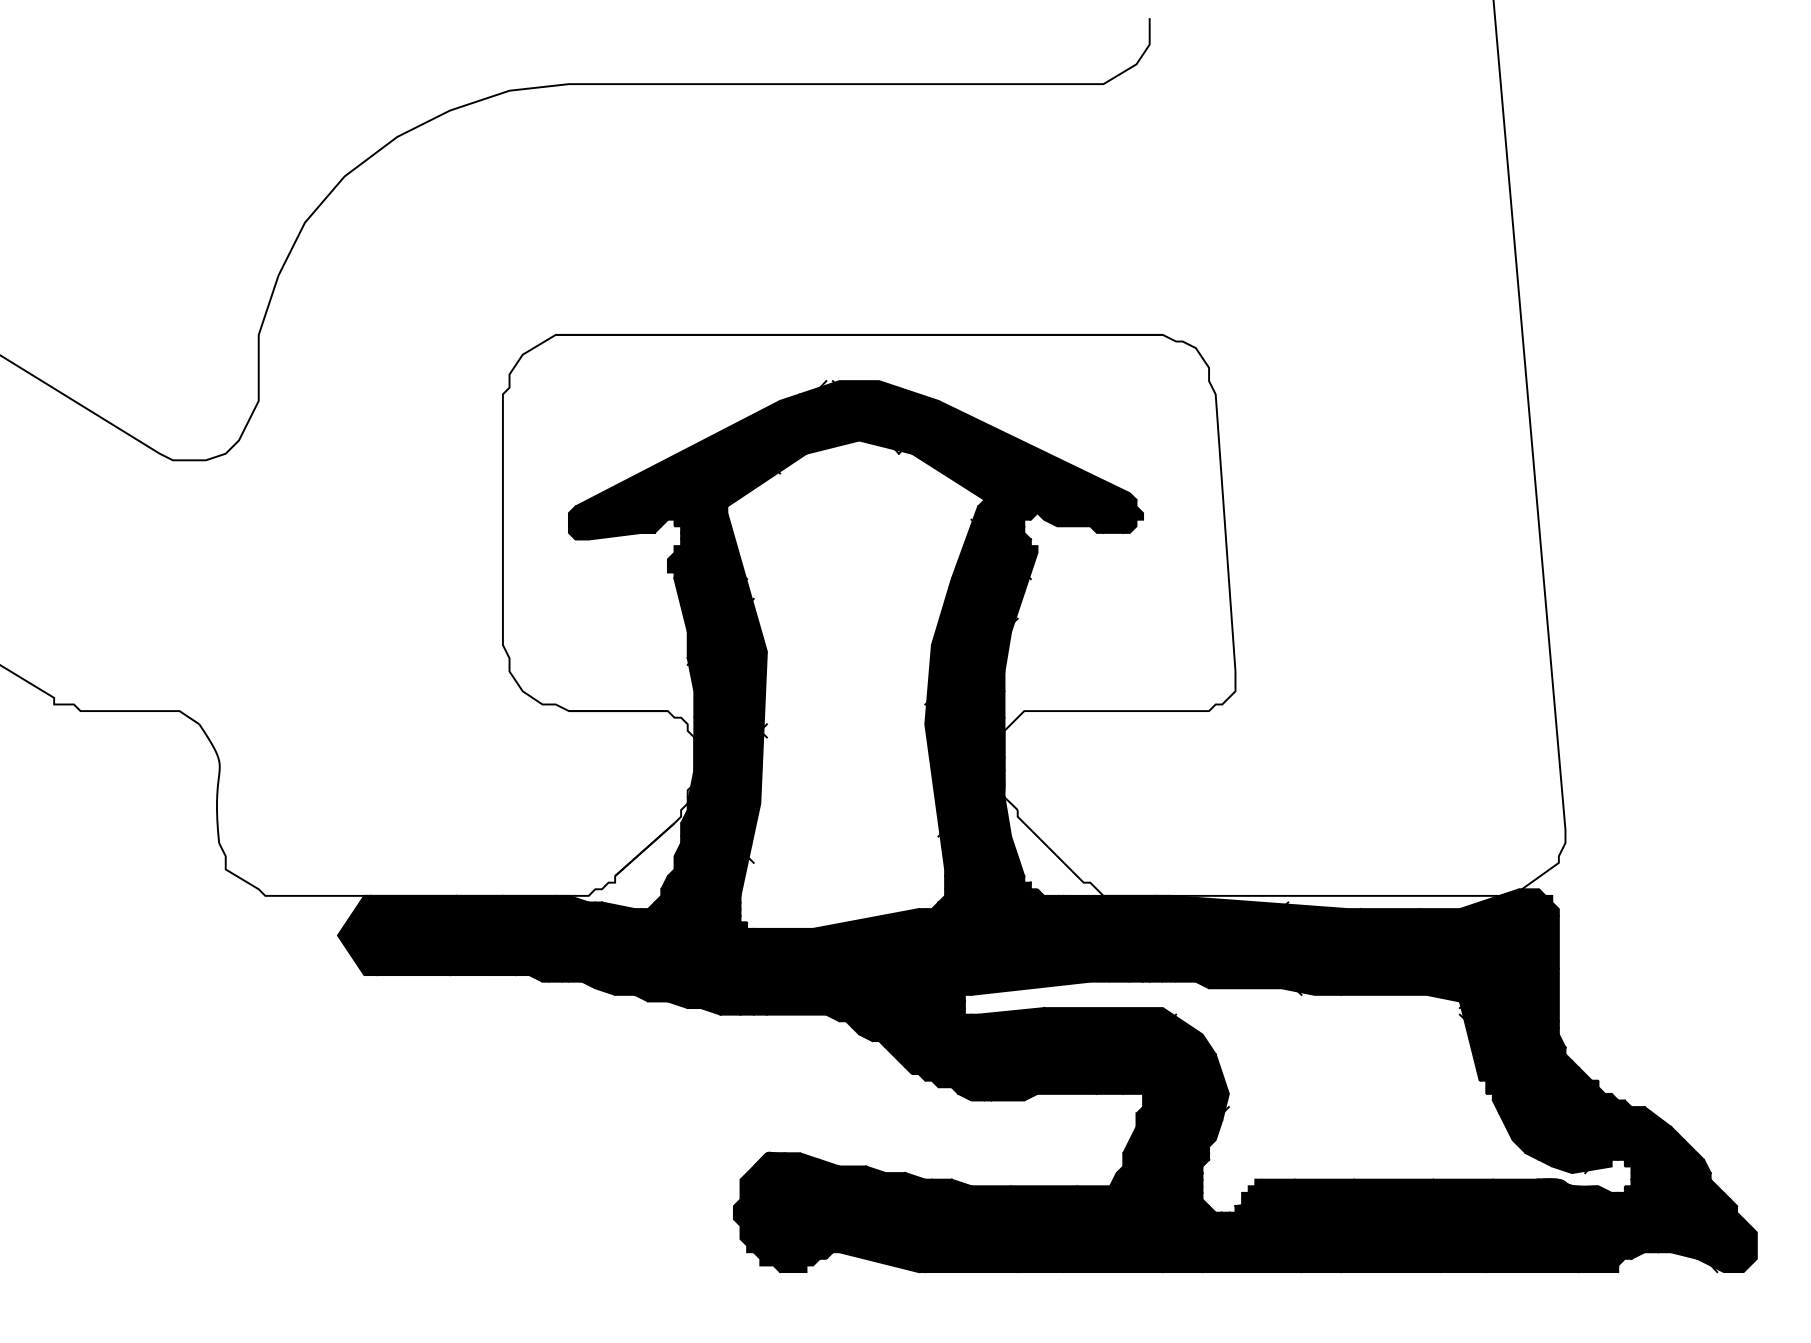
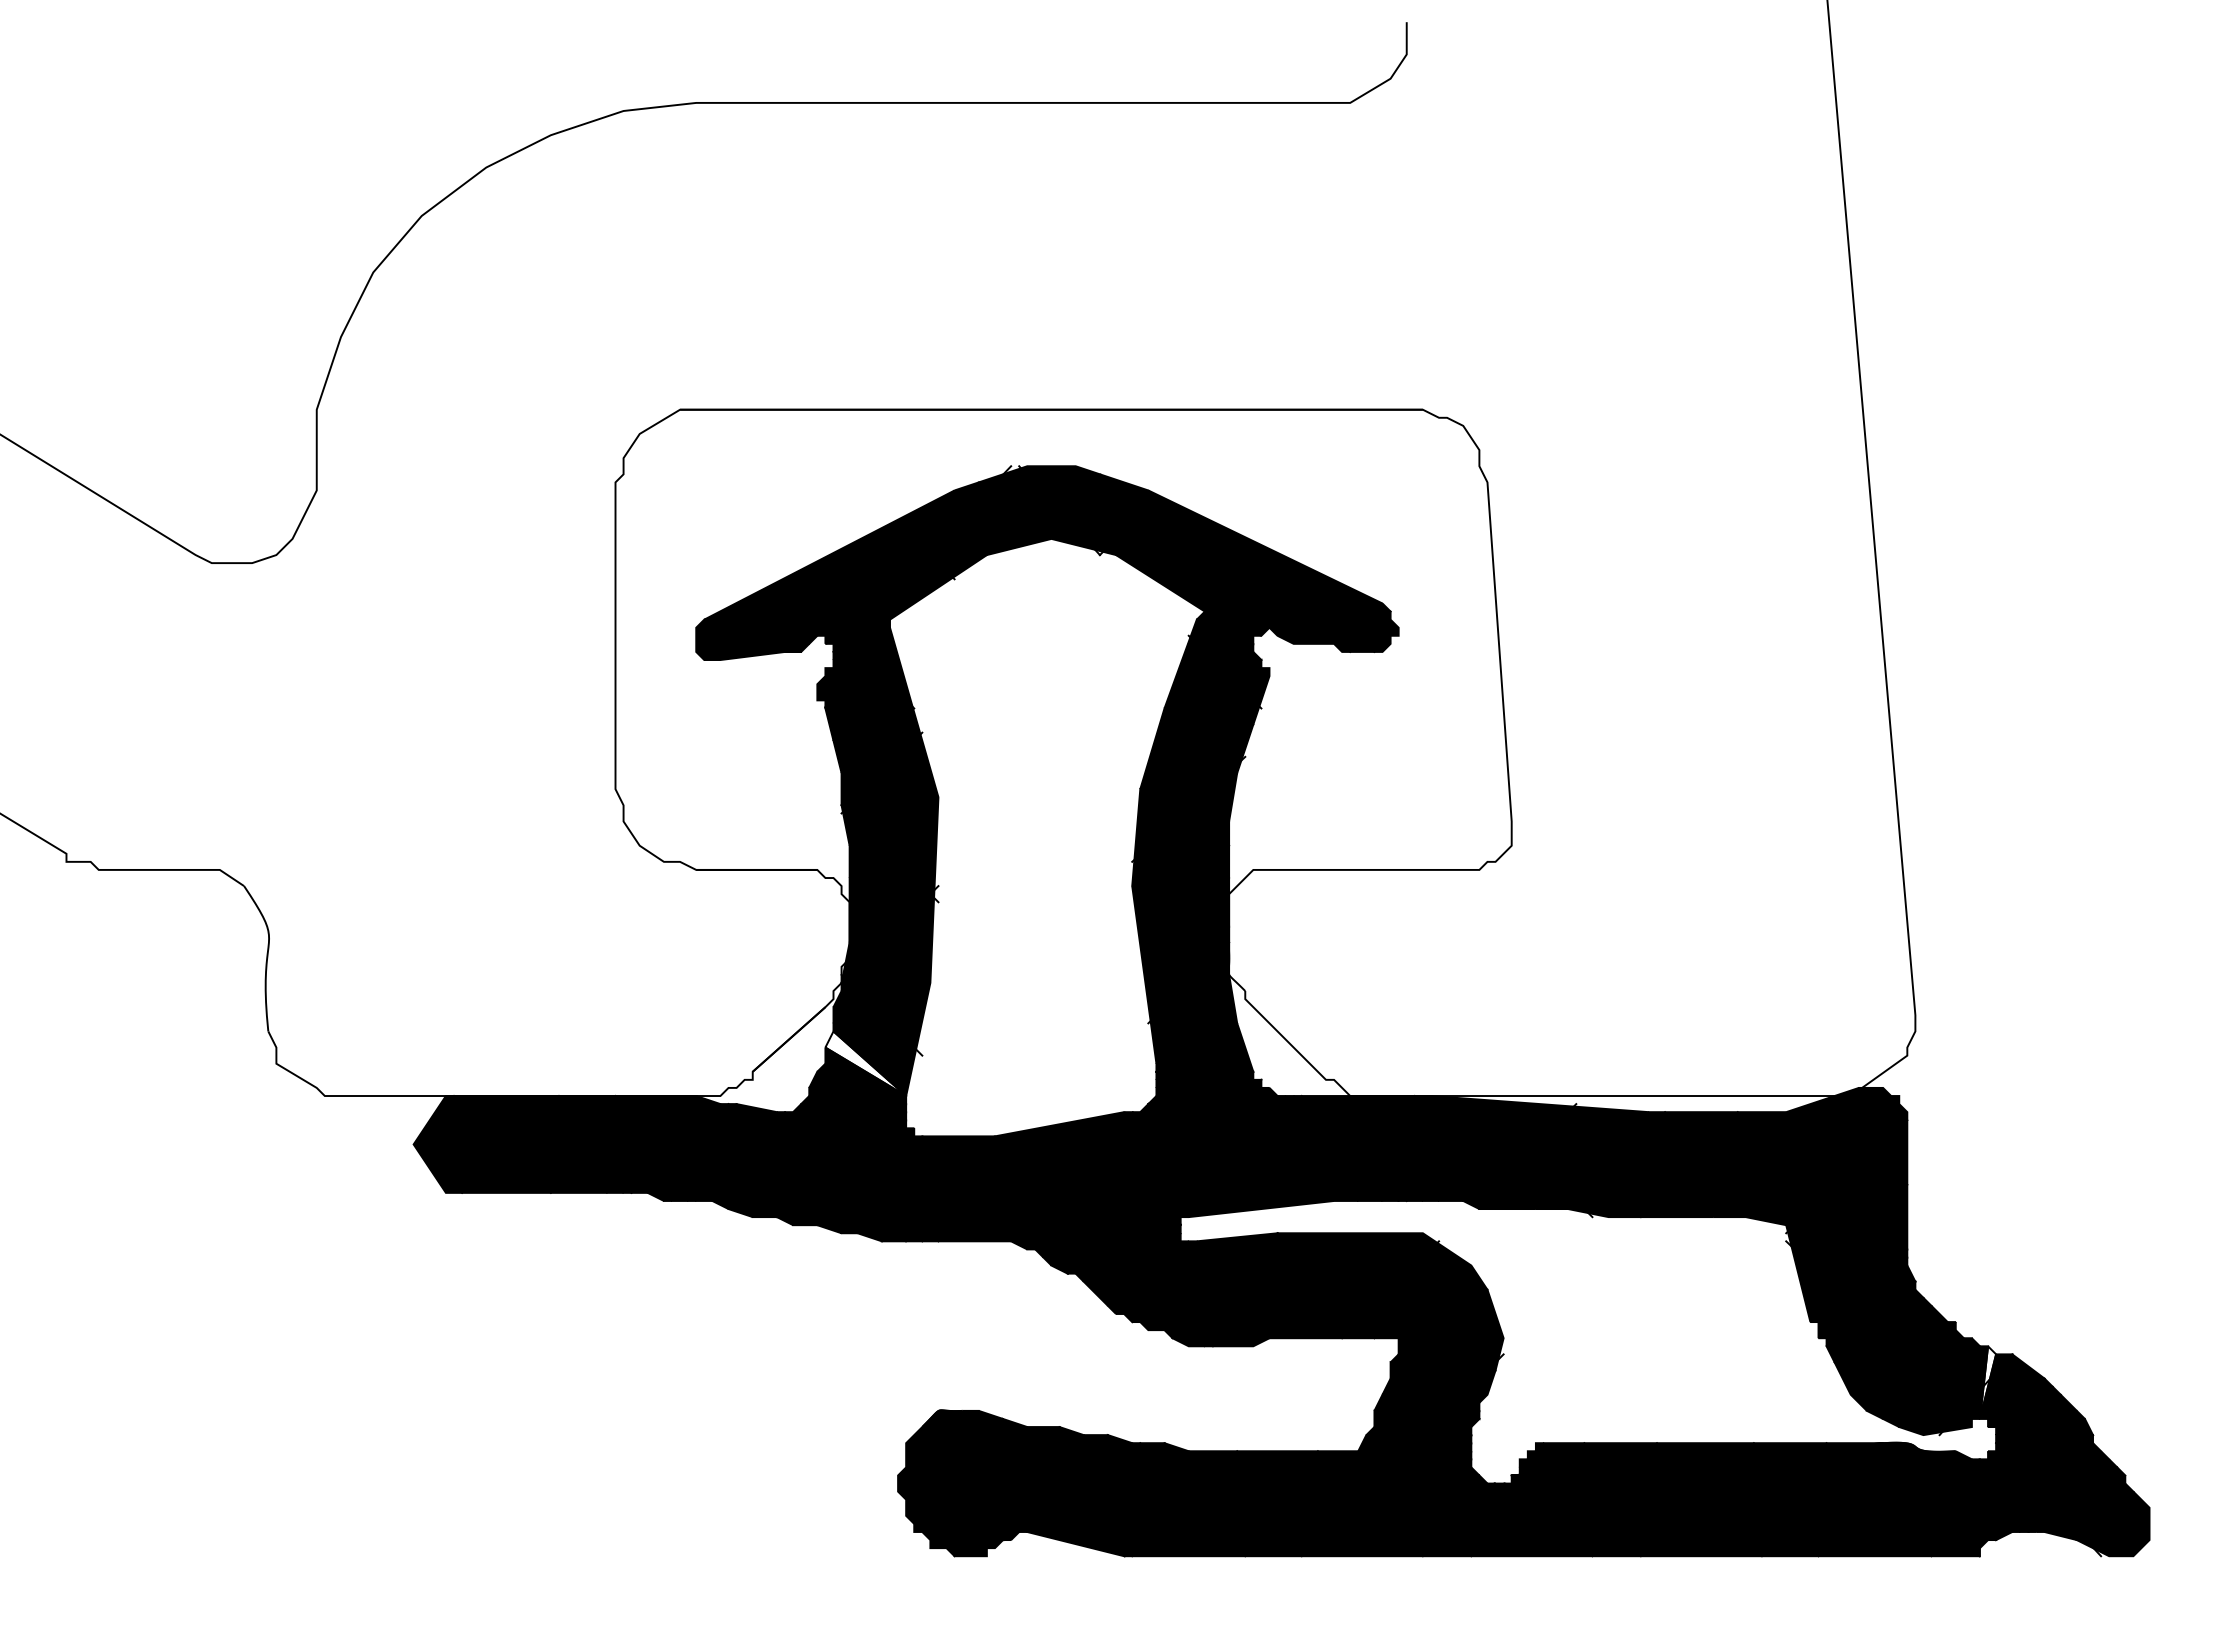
fill: (707, 869) -> (865, 1063), removed
fill: (1624, 1130) -> (1987, 1382), removed

